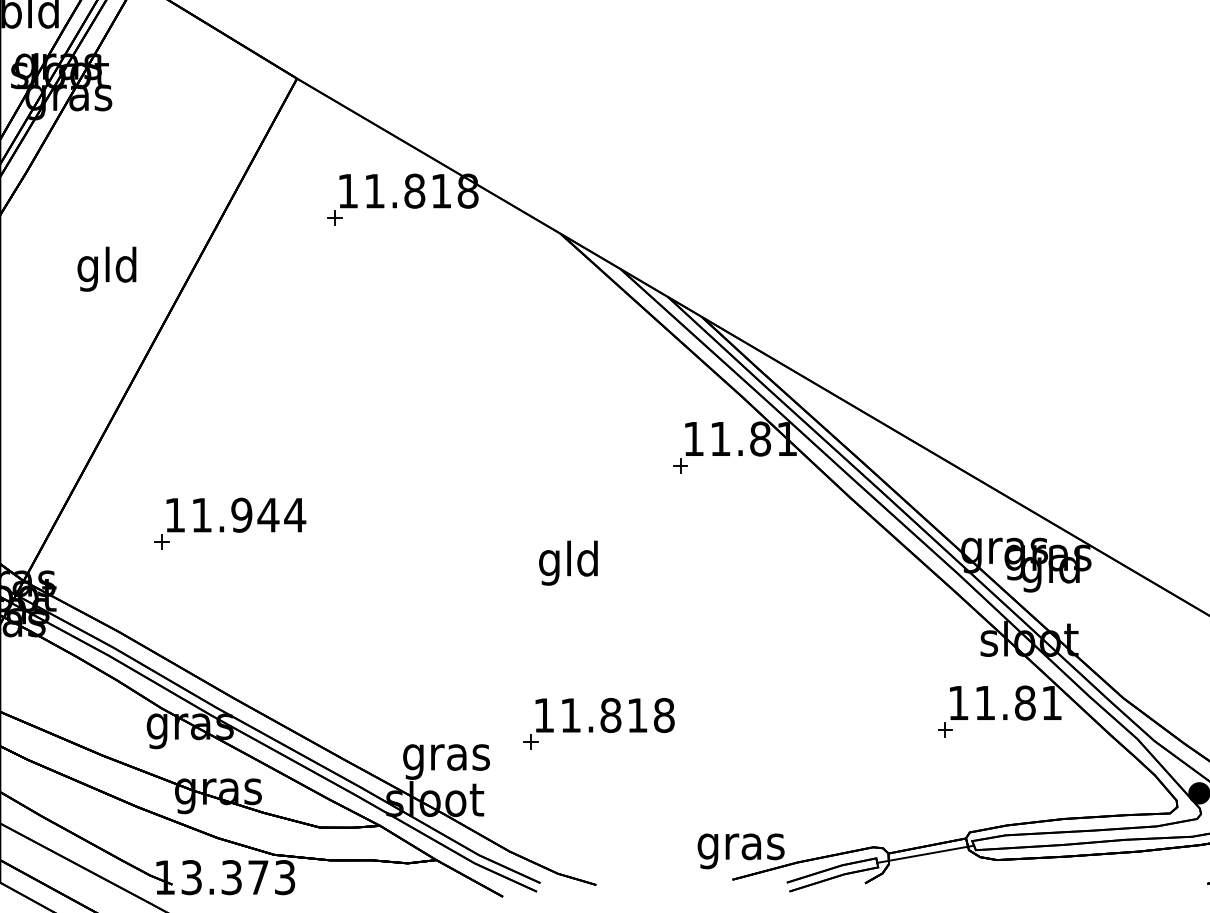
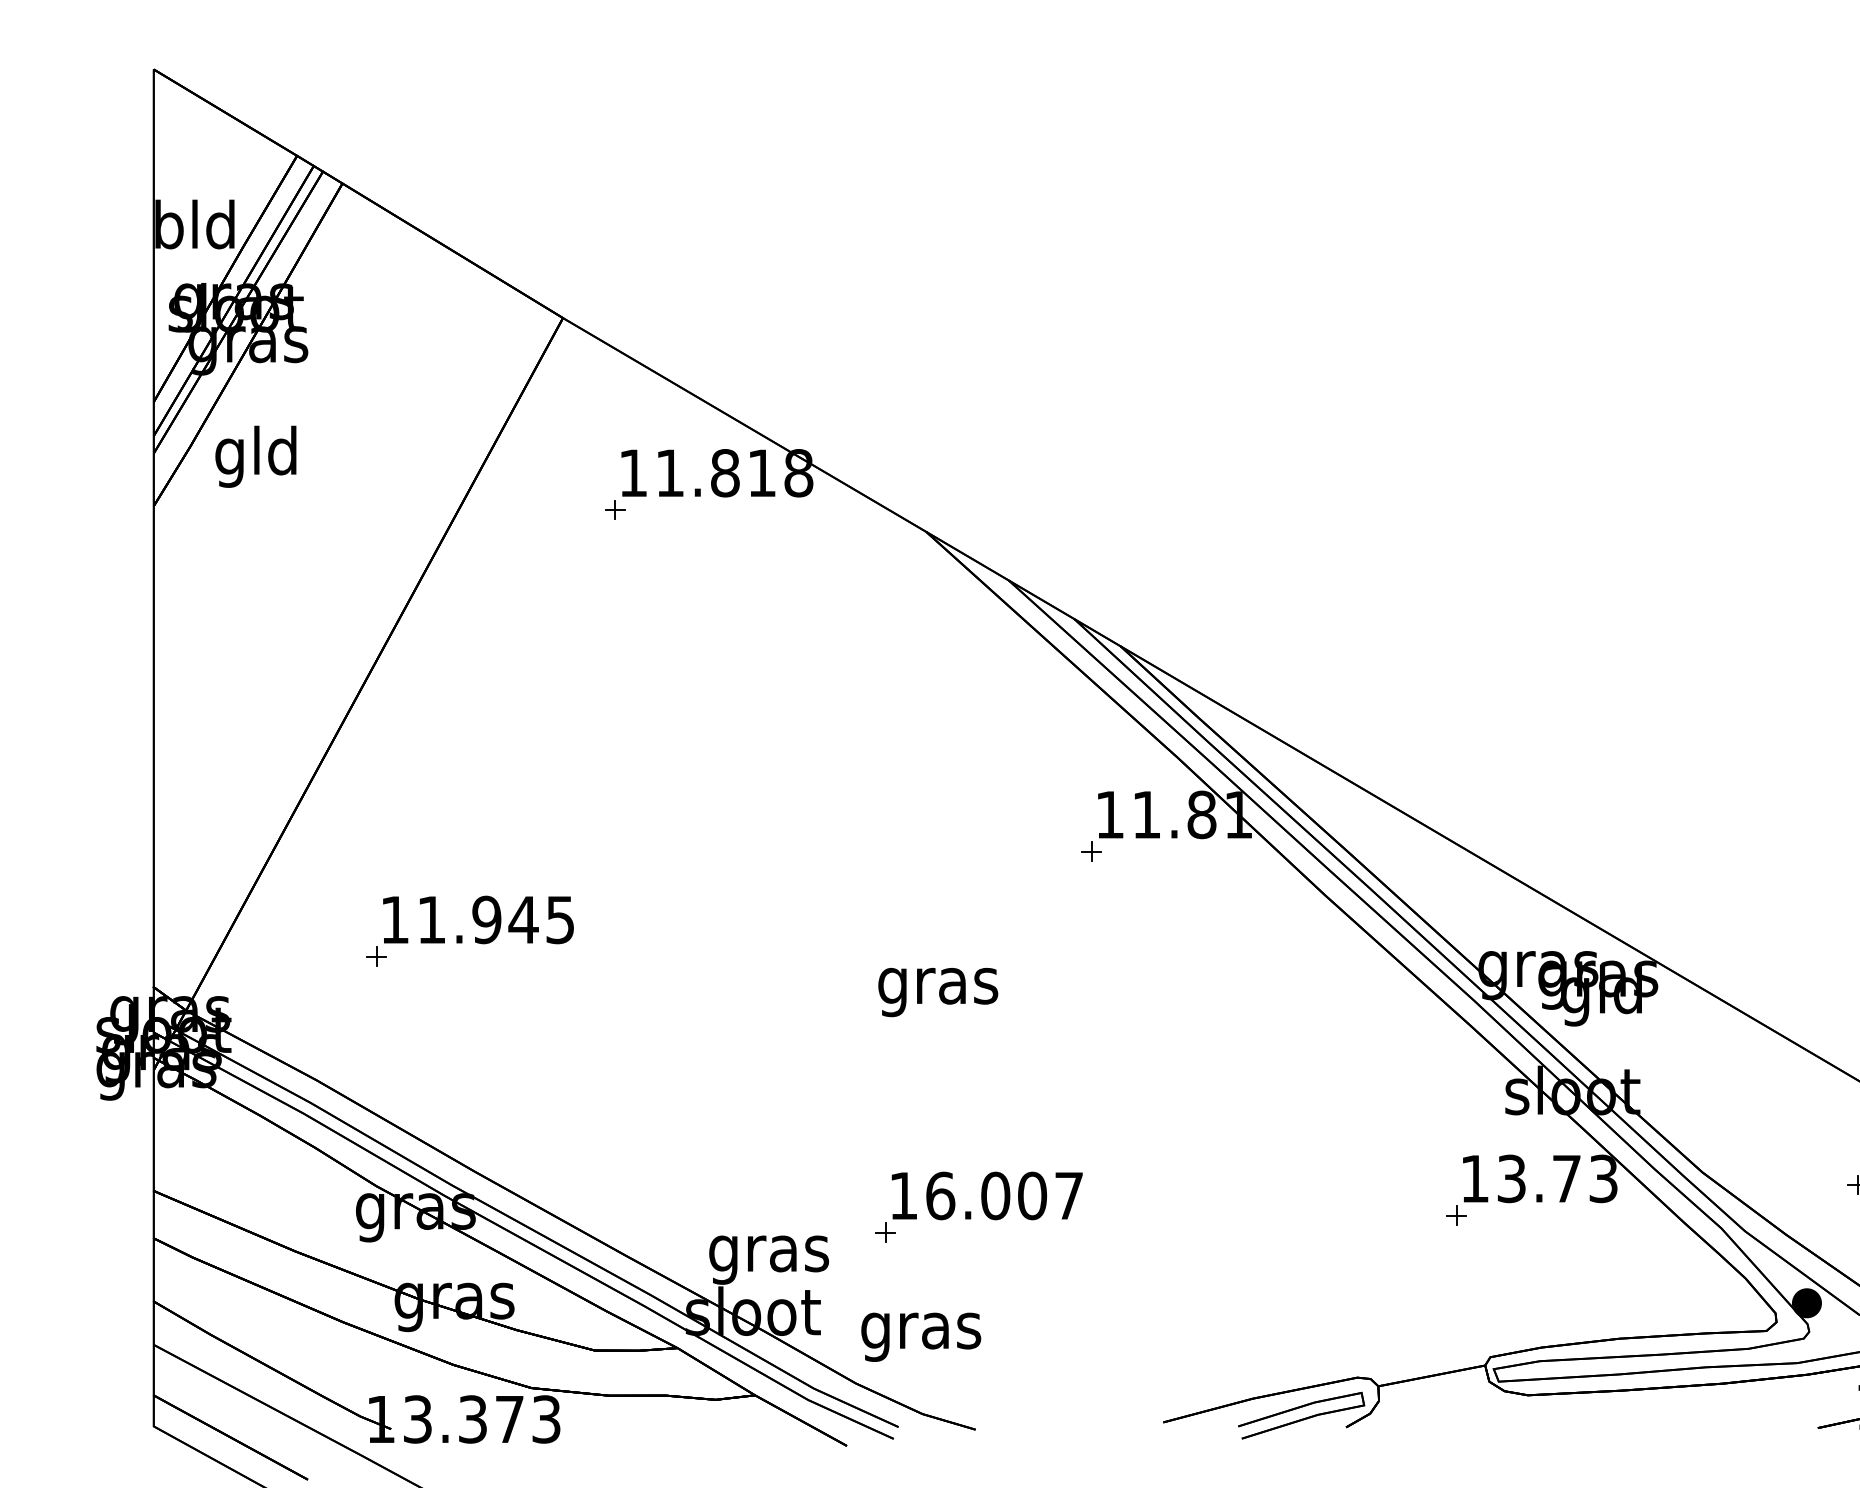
text: (106, 269) -> (255, 456), moved
text: (295, 515) -> (560, 920), 11.944 -> 11.945
text: (569, 563) -> (938, 986), gld -> gras
text: (1018, 702) -> (1557, 1178), 11.81 -> 13.73
text: (617, 715) -> (1004, 1195), 11.818 -> 16.007
text: (741, 850) -> (921, 1336), moved
line: (925, 854) -> (1429, 1387), removed

